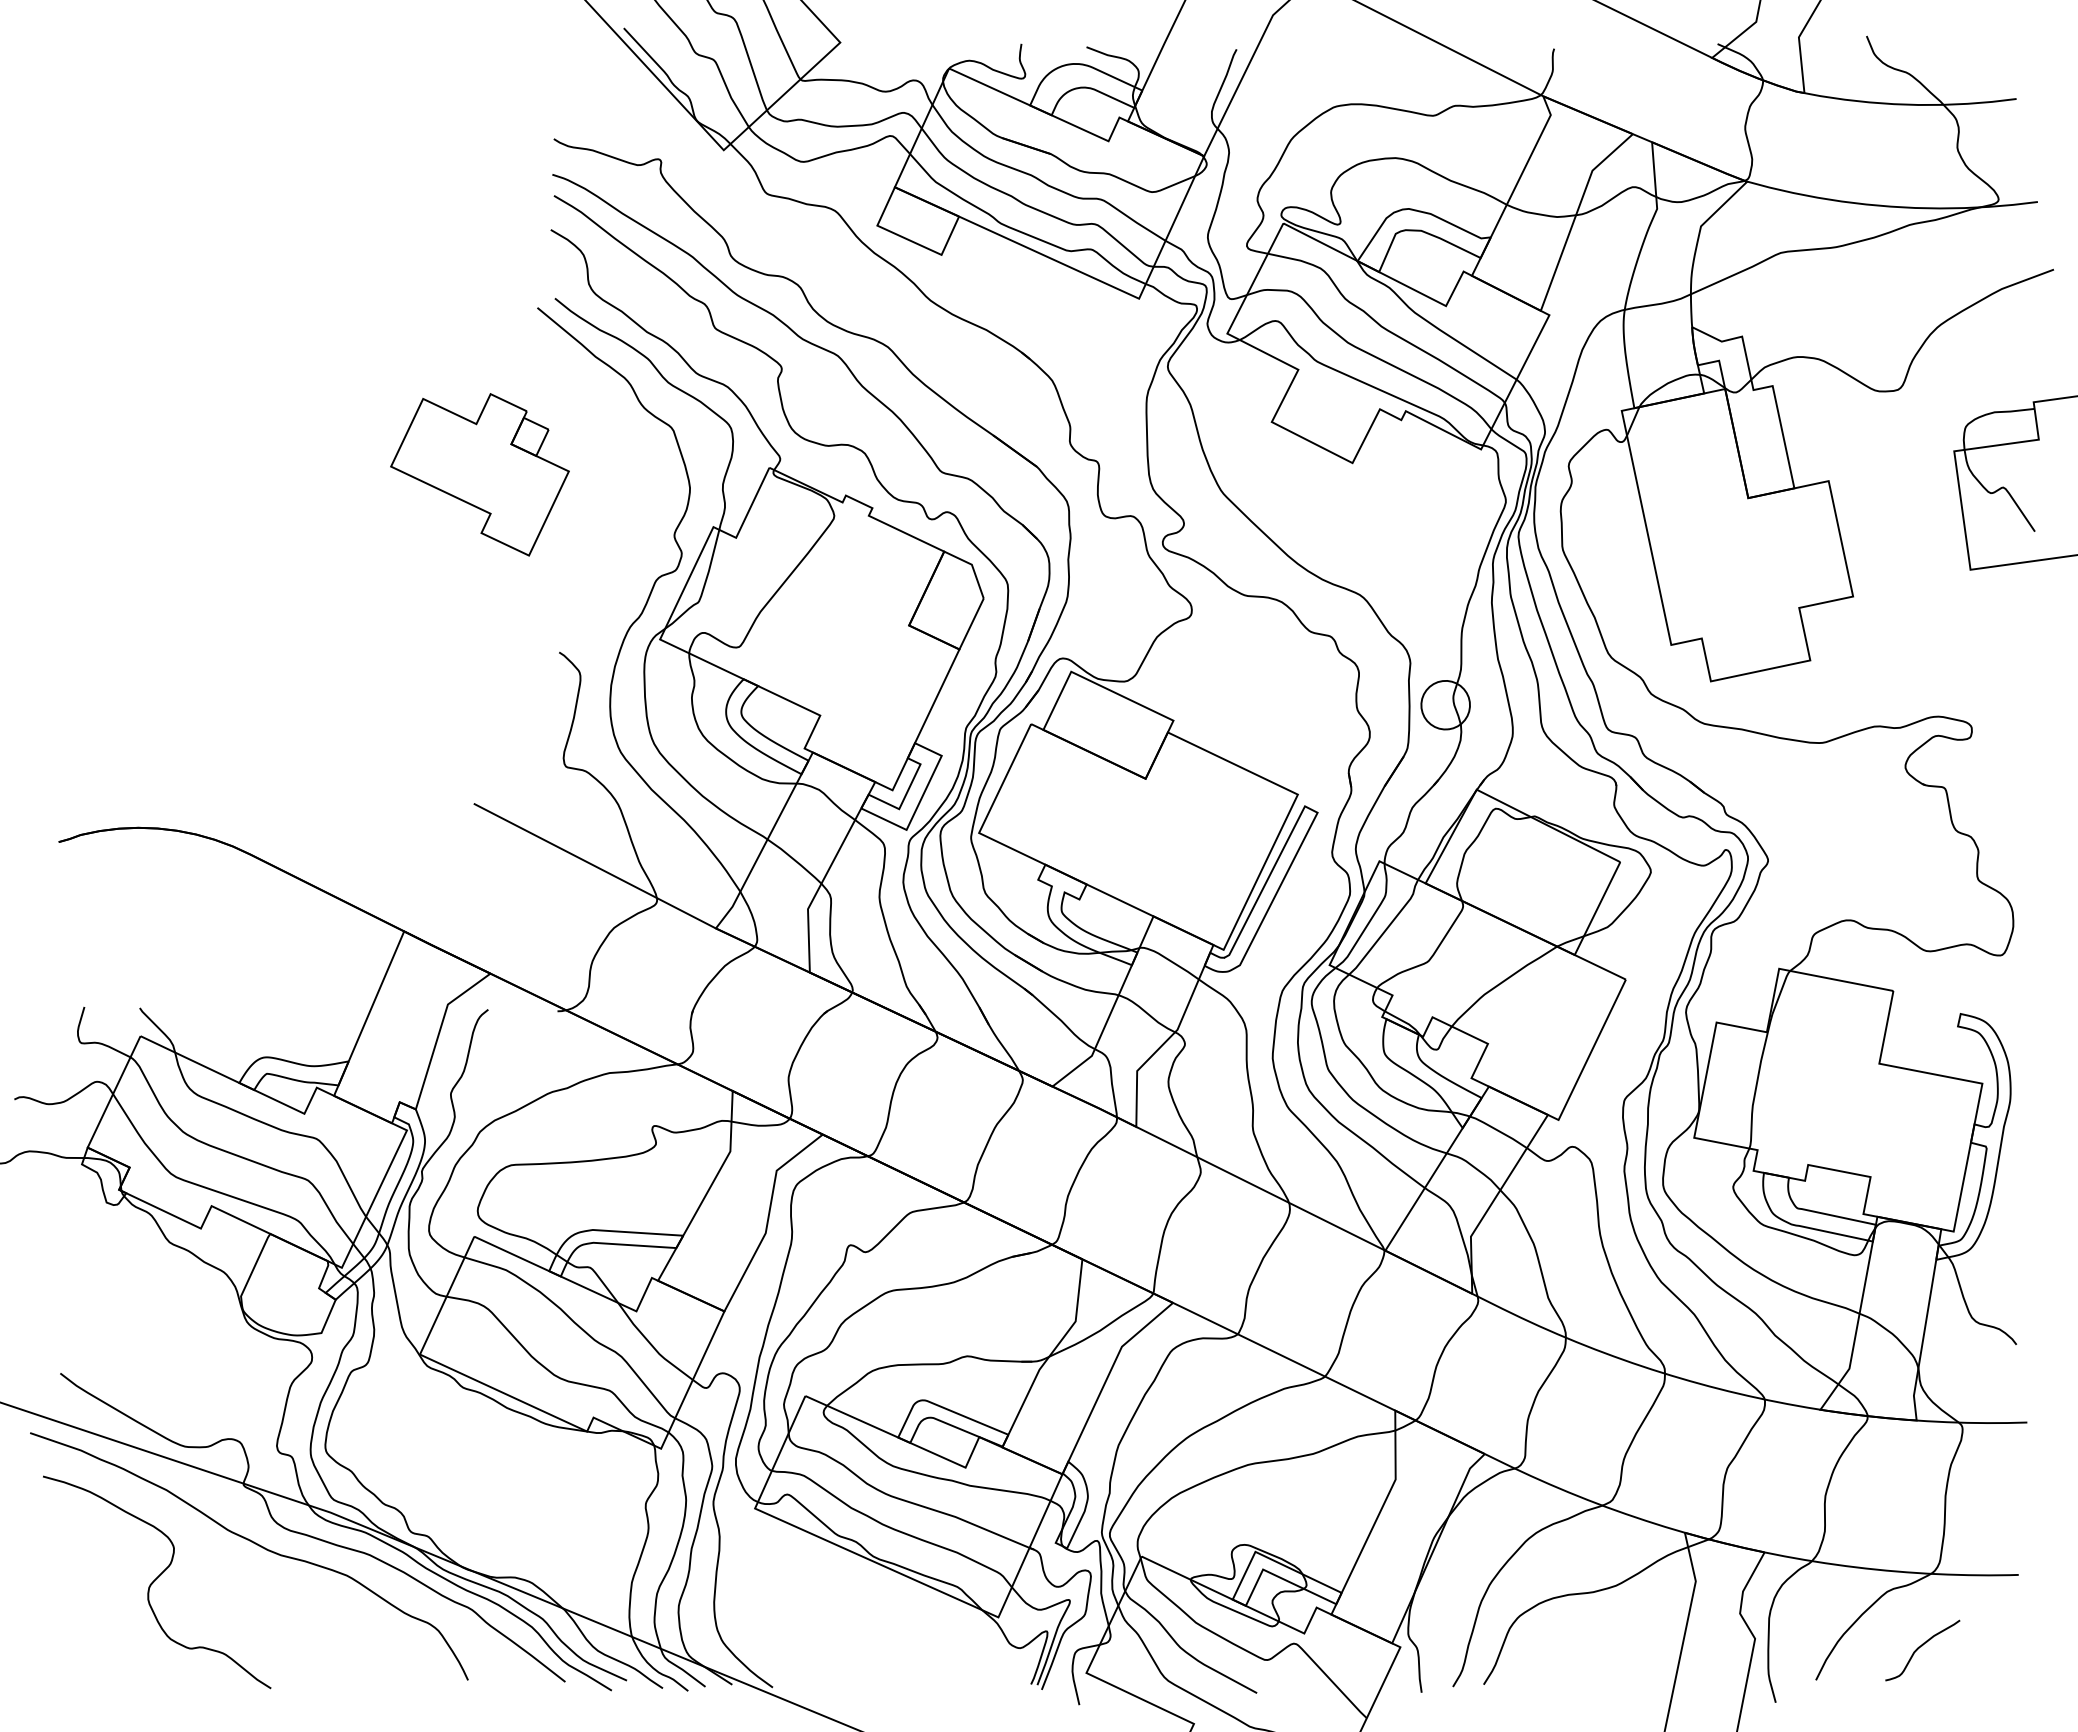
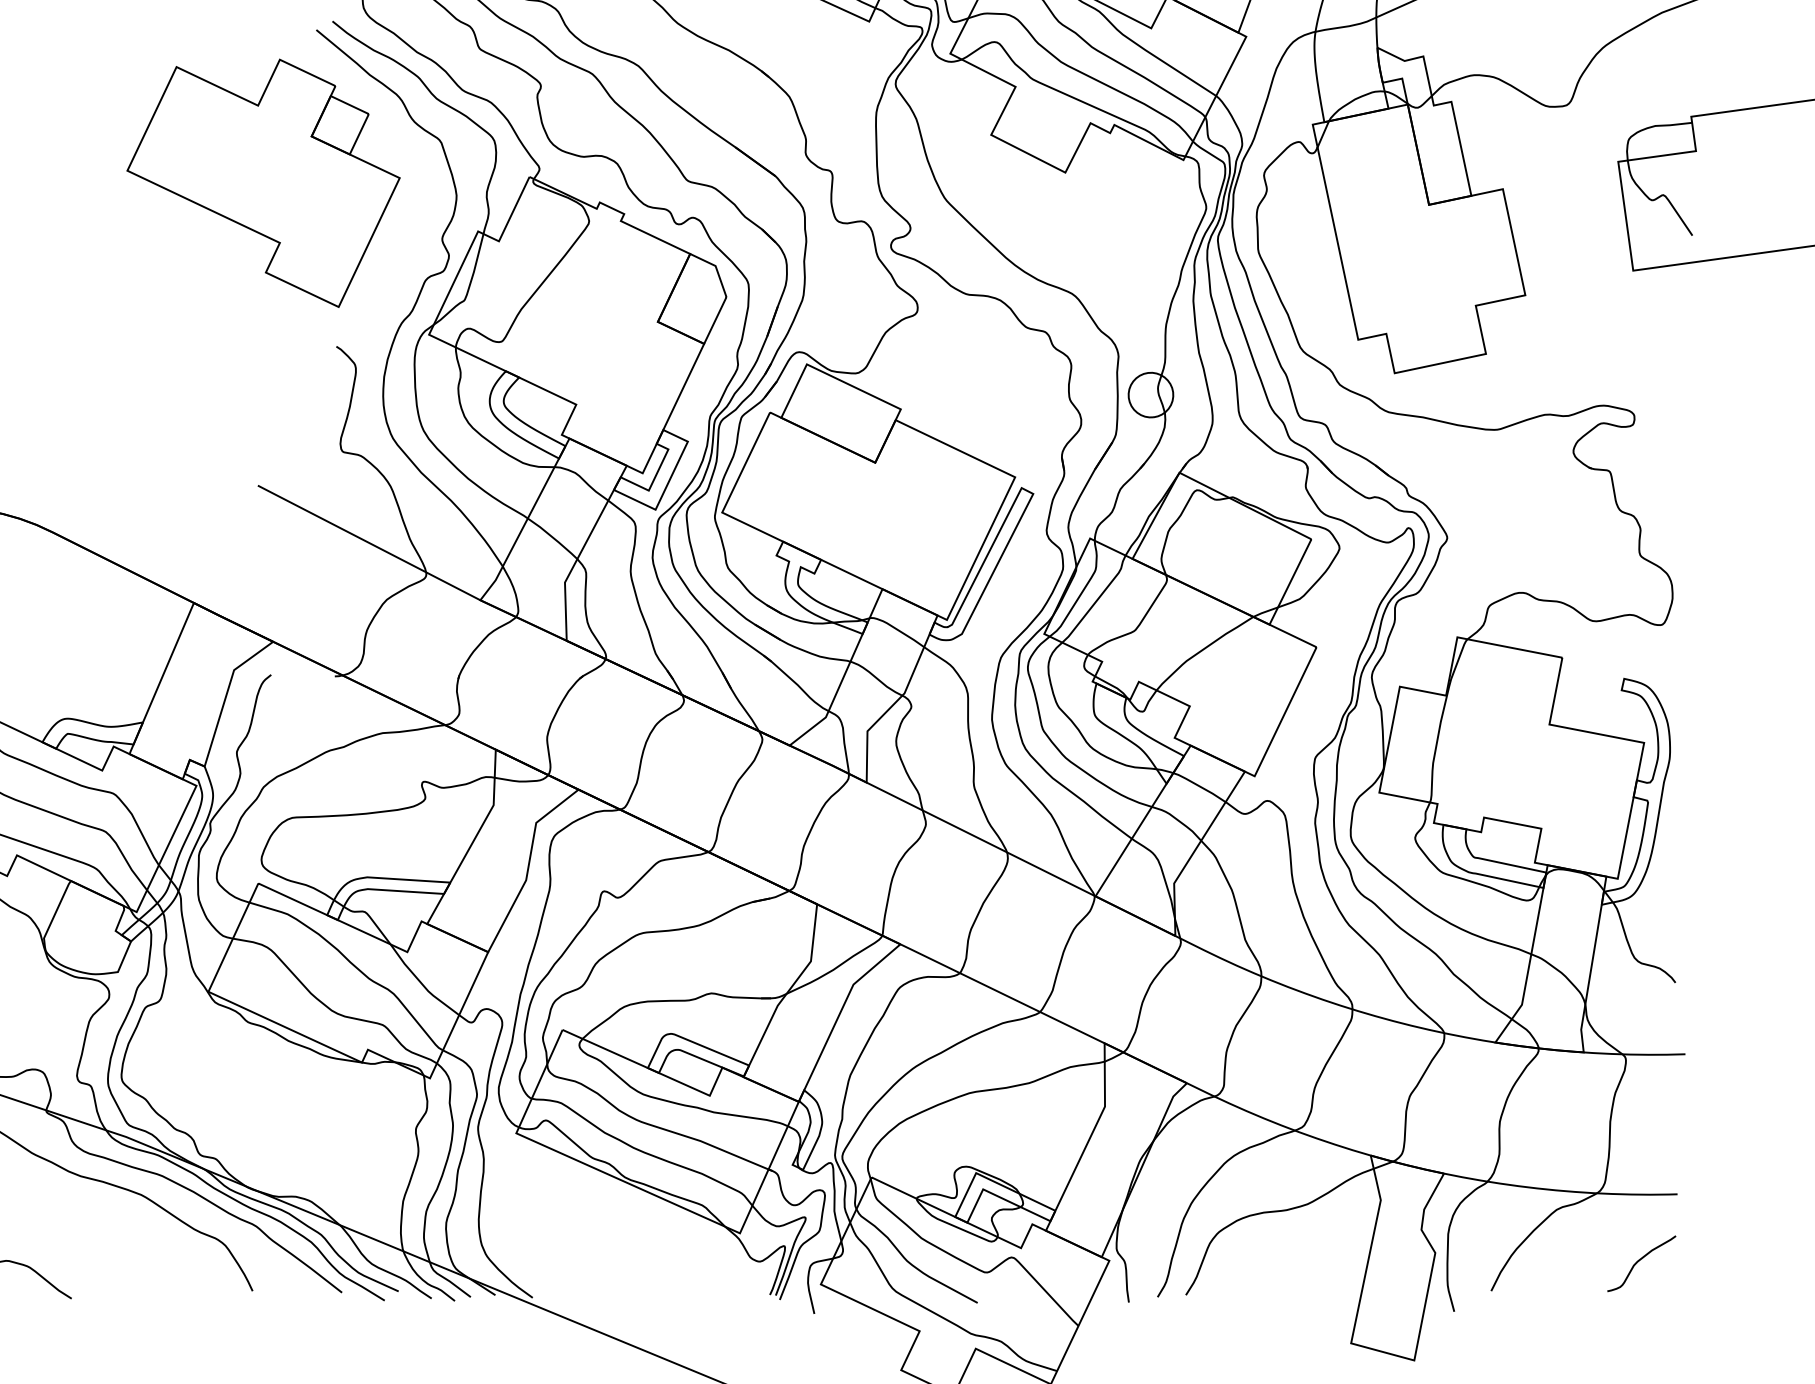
part: (479, 474) -> (263, 183), size x1.67
curve: (1920, 1647) -> (1639, 1260), moved

